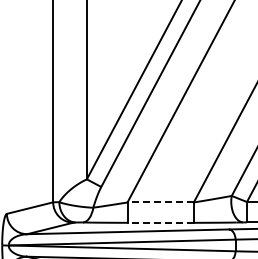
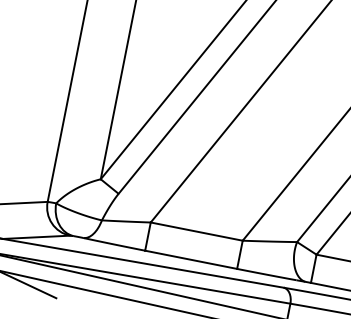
line: (160, 202) -> (196, 231), dashed -> solid
line: (160, 222) -> (190, 259), dashed -> solid

